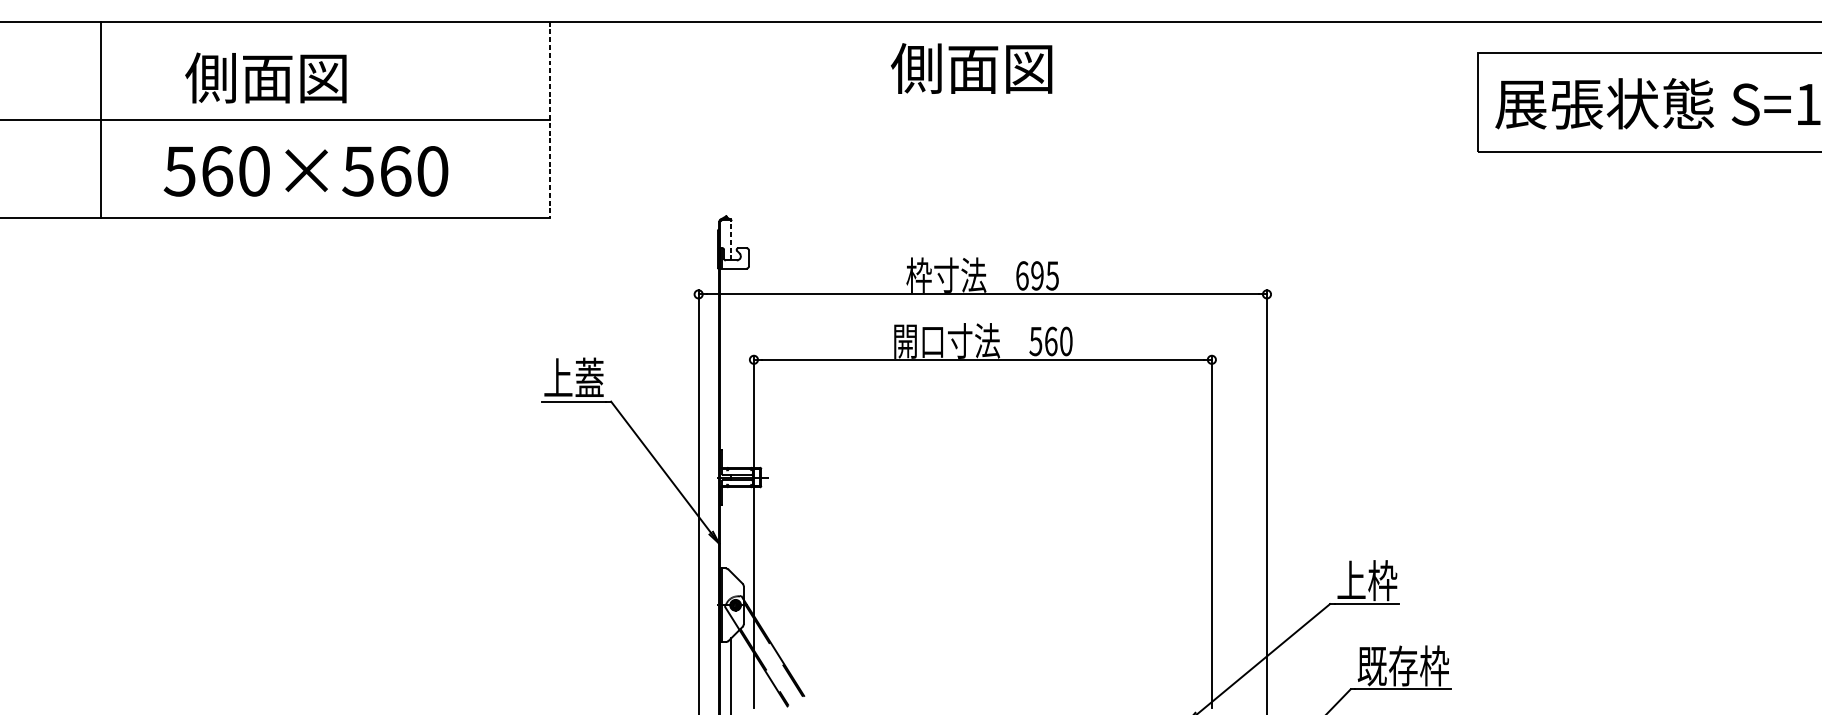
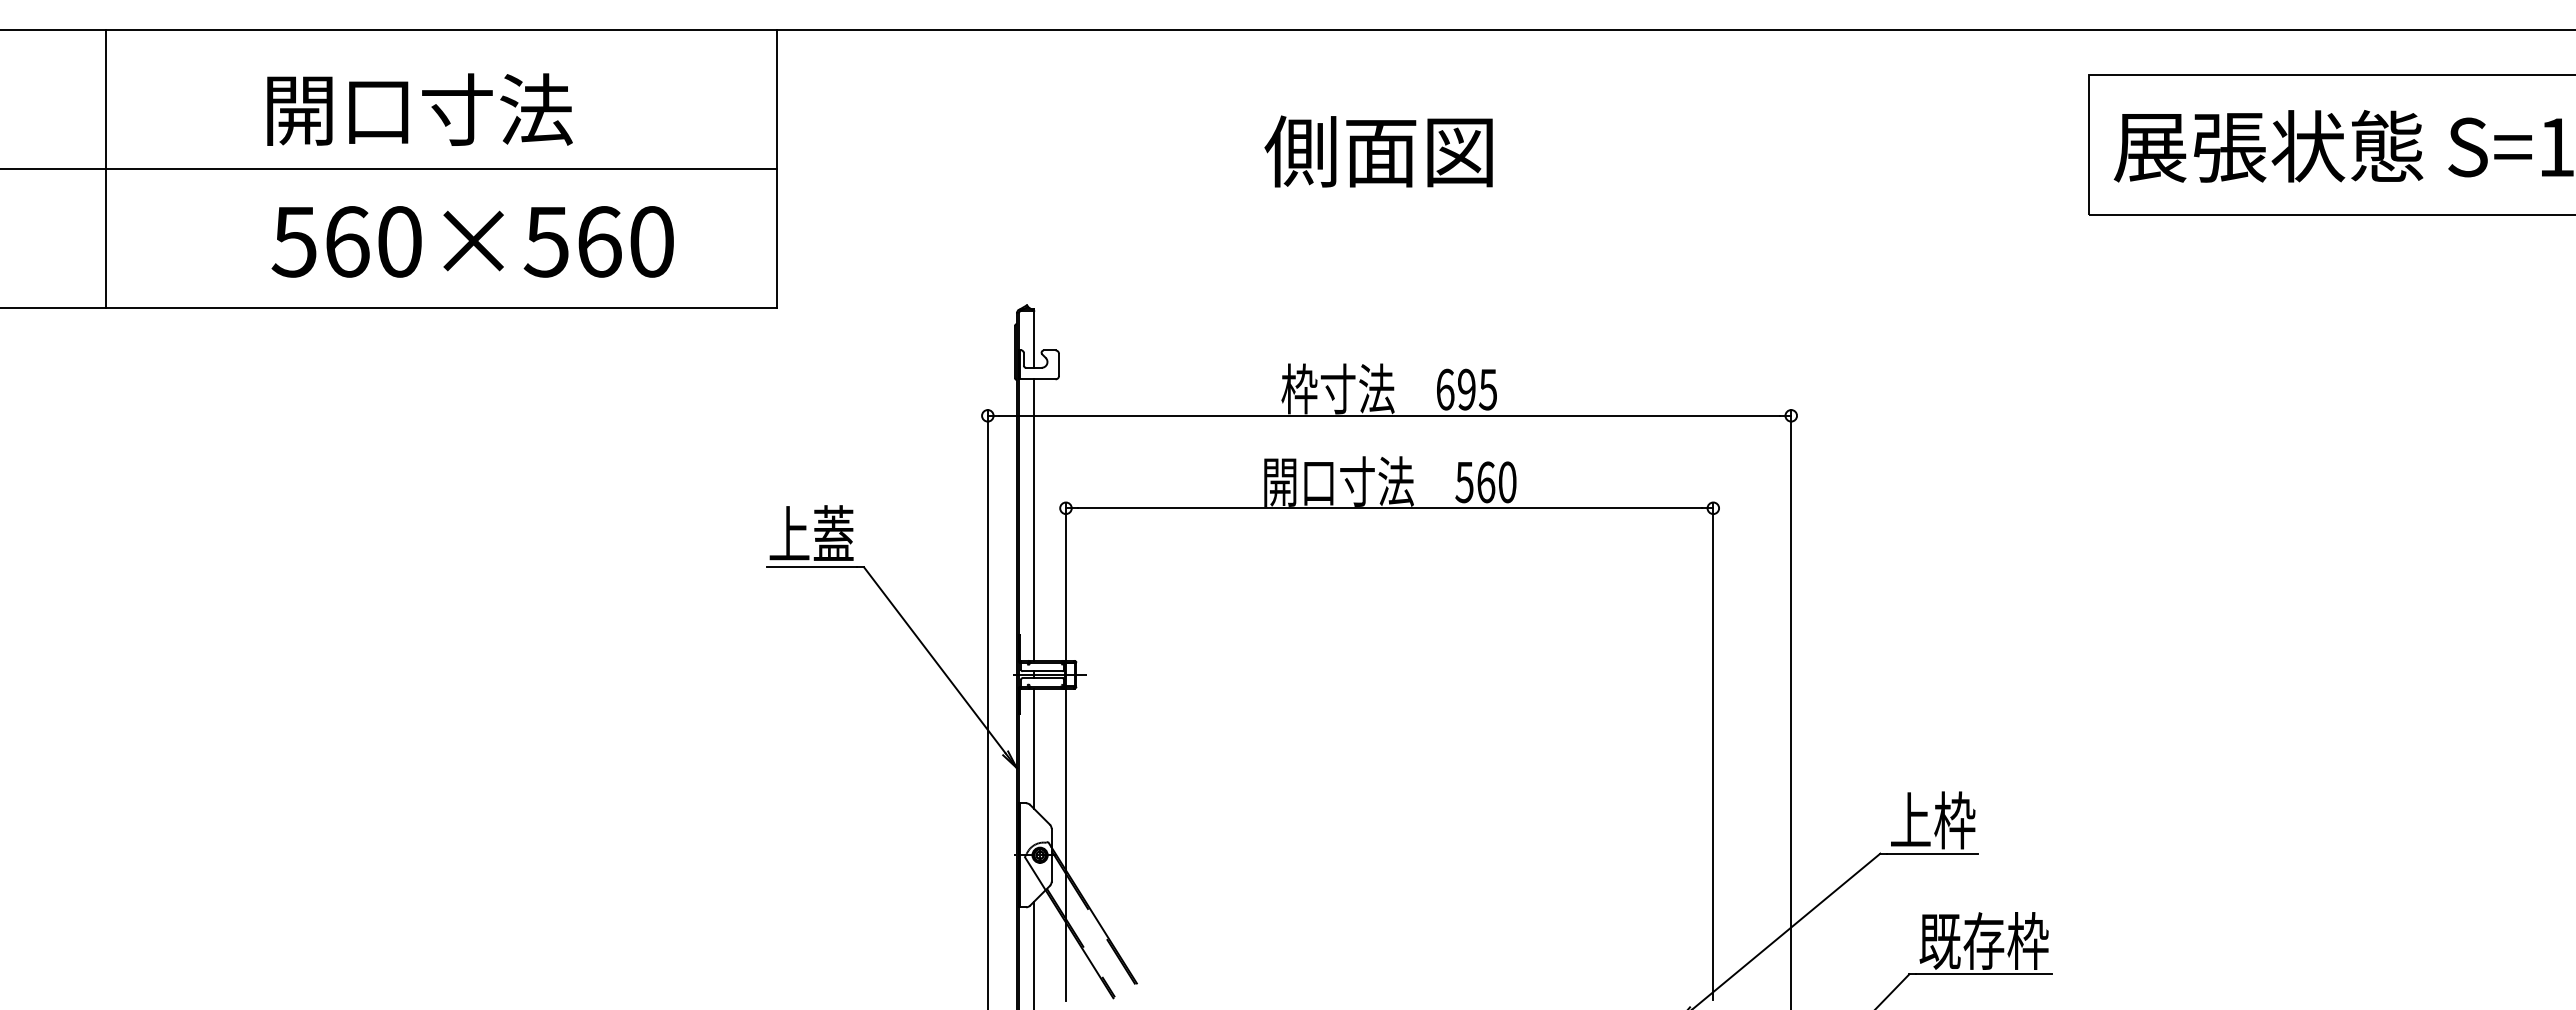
text: (971, 68) -> (1378, 151), moved
text: (295, 77) -> (417, 109), 側面図 -> 開口寸法
line: (100, 119) -> (105, 168), moved
line: (549, 119) -> (777, 168), dashed -> solid
text: (305, 171) -> (472, 241), moved
line: (731, 239) -> (1034, 338), dashed -> solid
line: (731, 367) -> (1034, 519), added
line: (731, 529) -> (1034, 748), added

